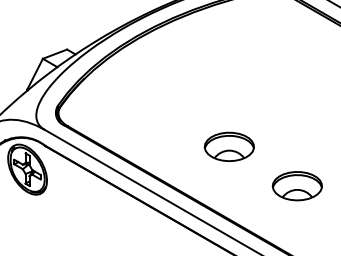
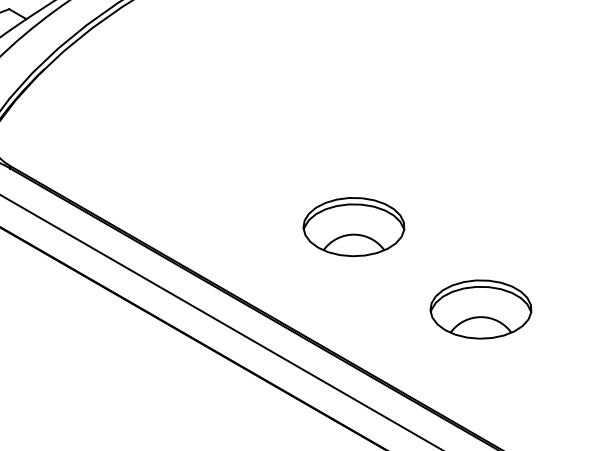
part: (228, 146) -> (352, 226), moved
part: (296, 186) -> (479, 310), moved

